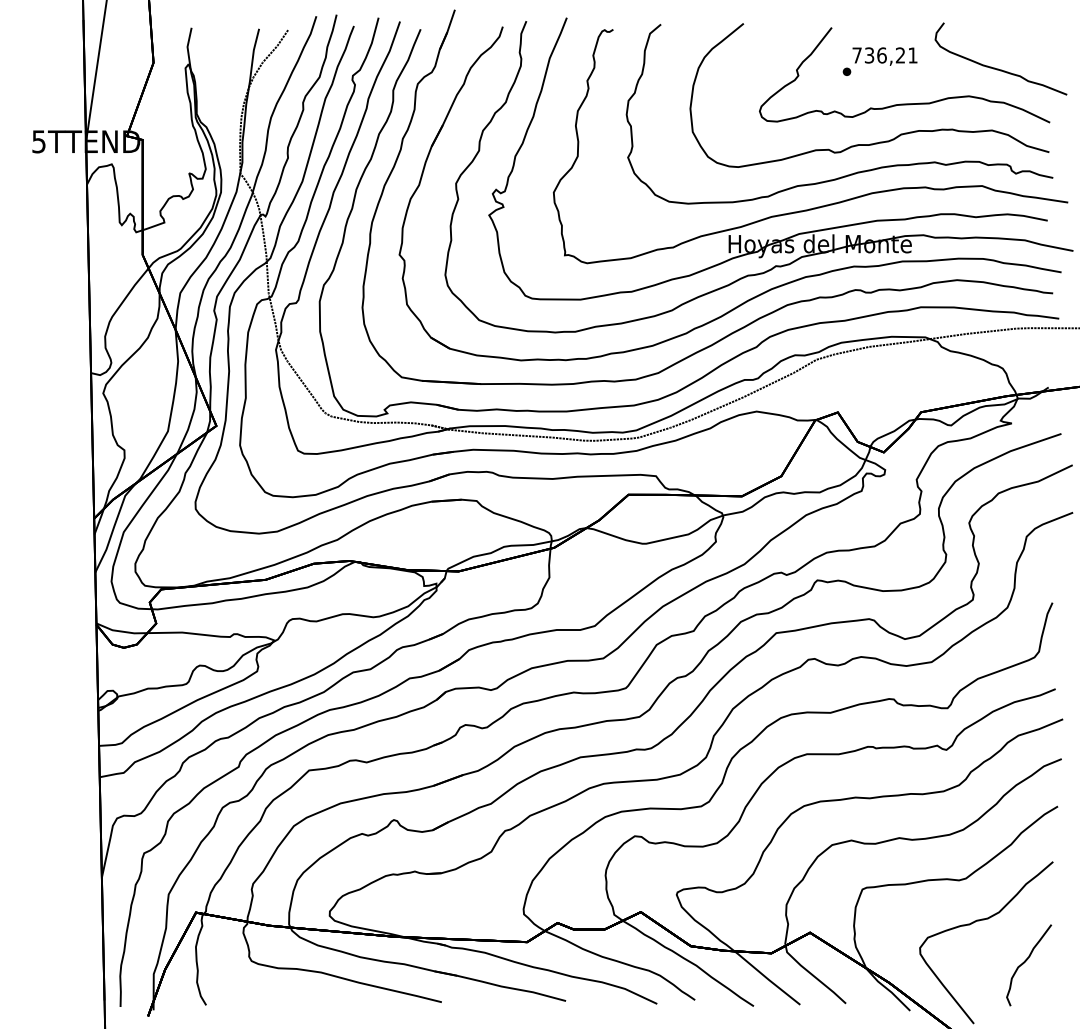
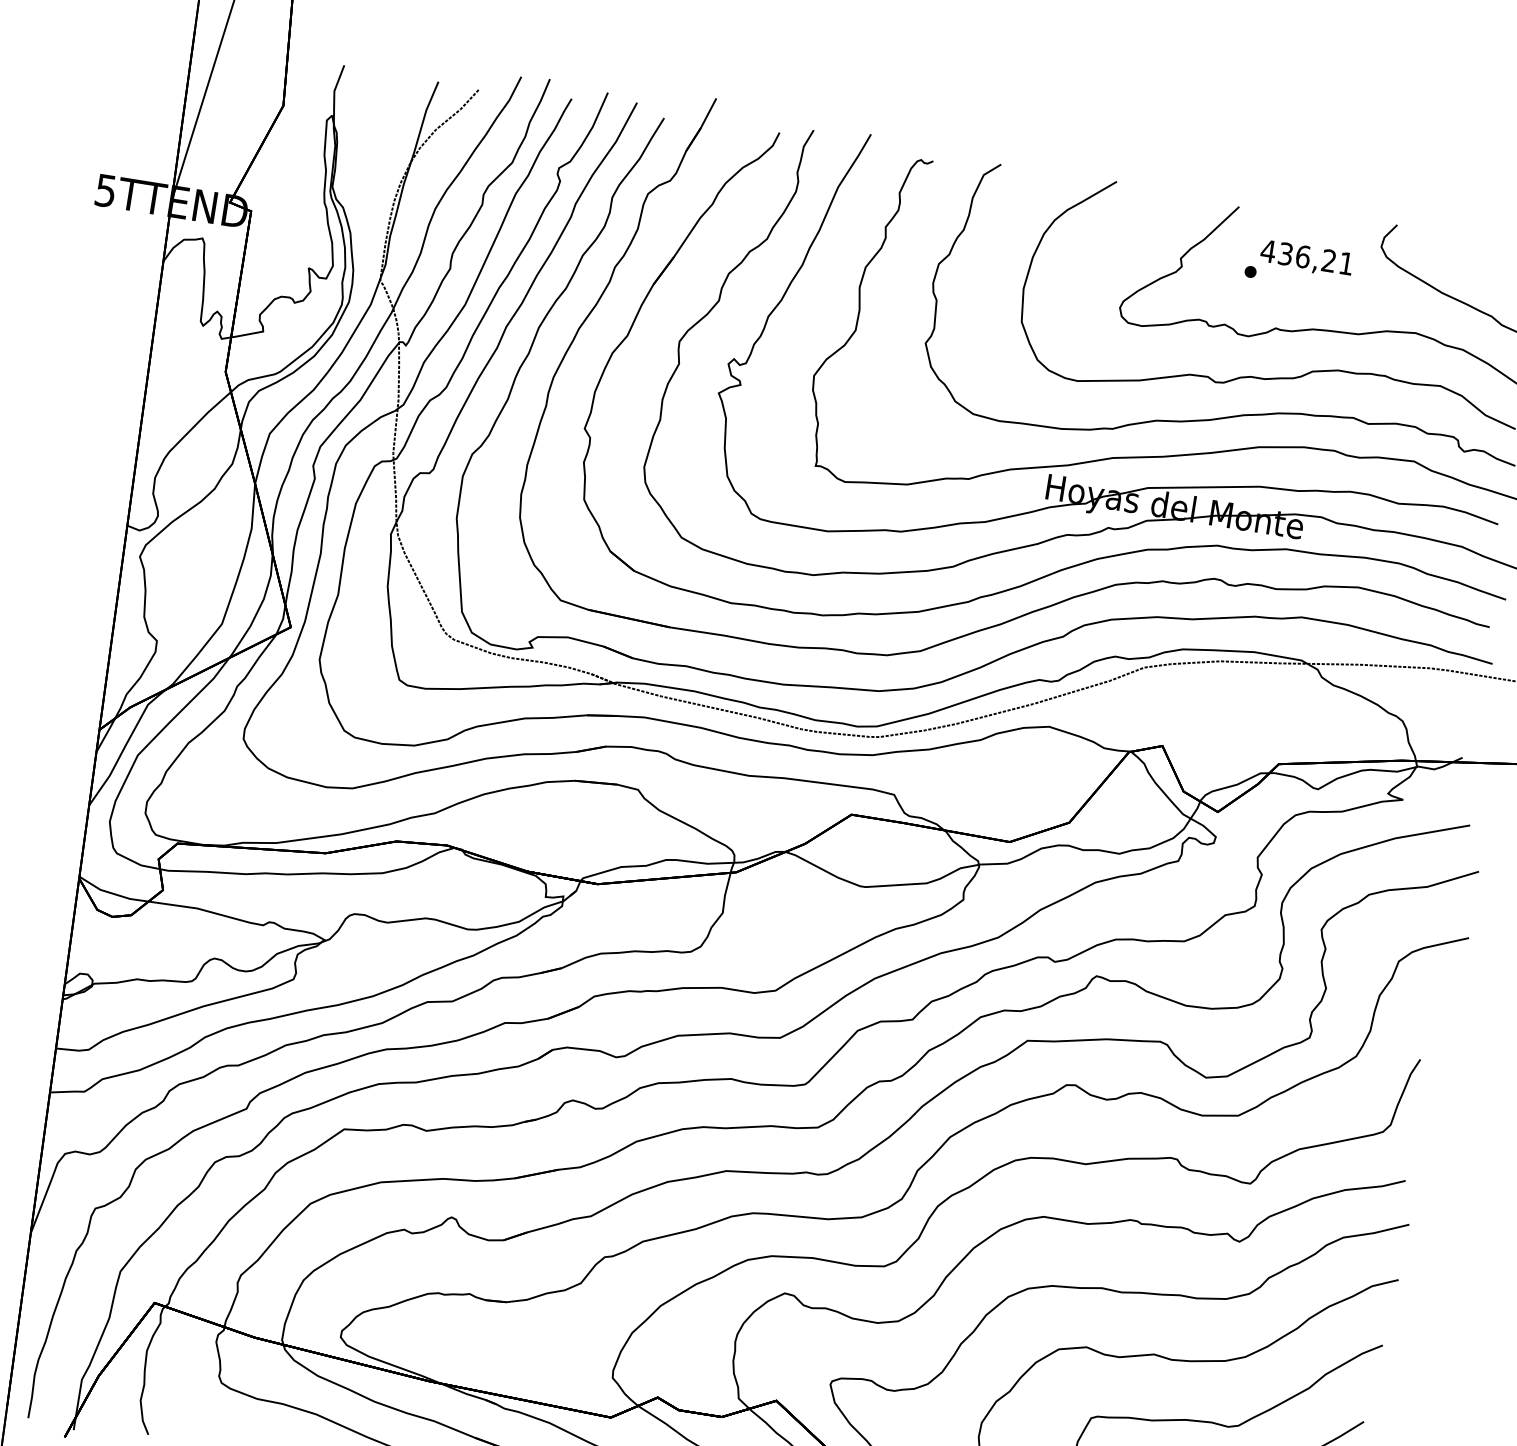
text: (857, 55) -> (1268, 251), 736,21 -> 436,21

